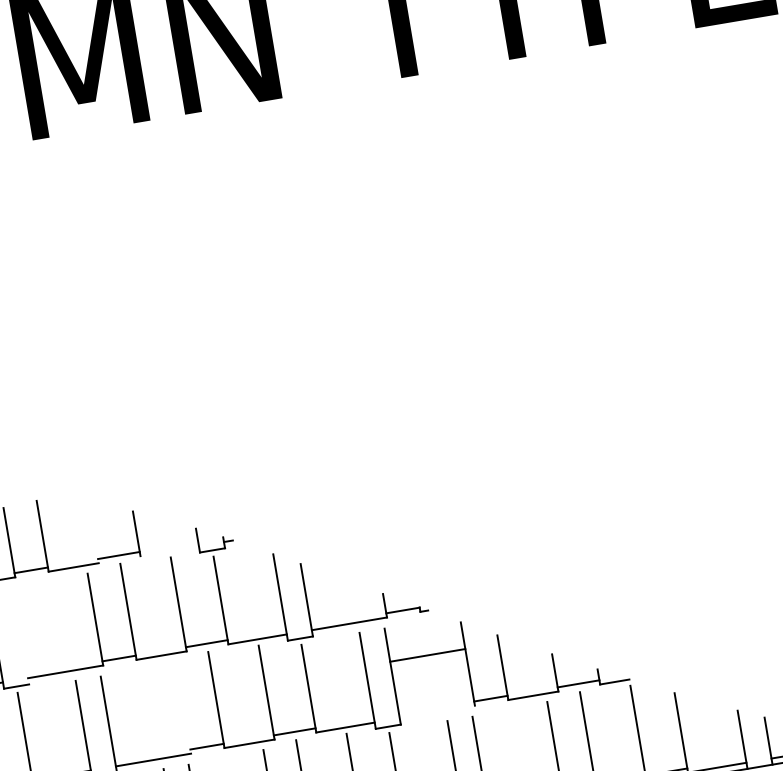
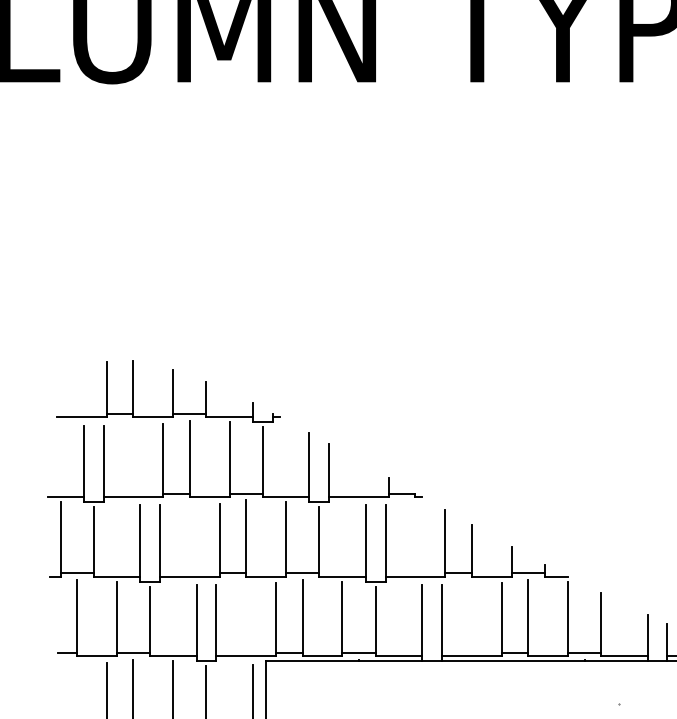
line: (93, 533) -> (173, 393), added
line: (169, 551) -> (229, 417), added
line: (20, 636) -> (103, 463), added
line: (427, 655) -> (415, 576), moved
line: (182, 707) -> (219, 539), added

